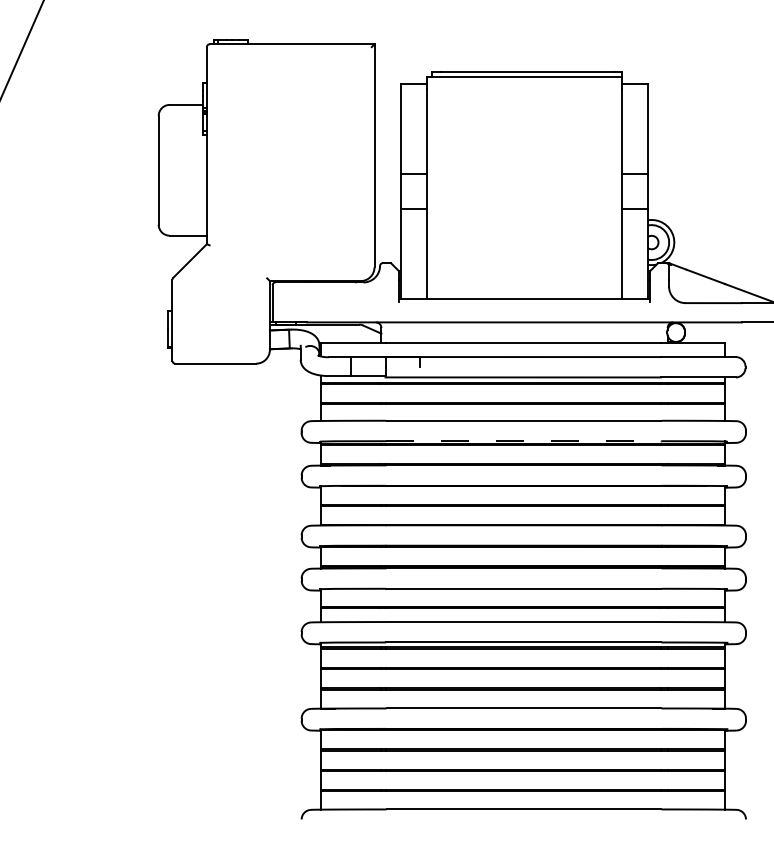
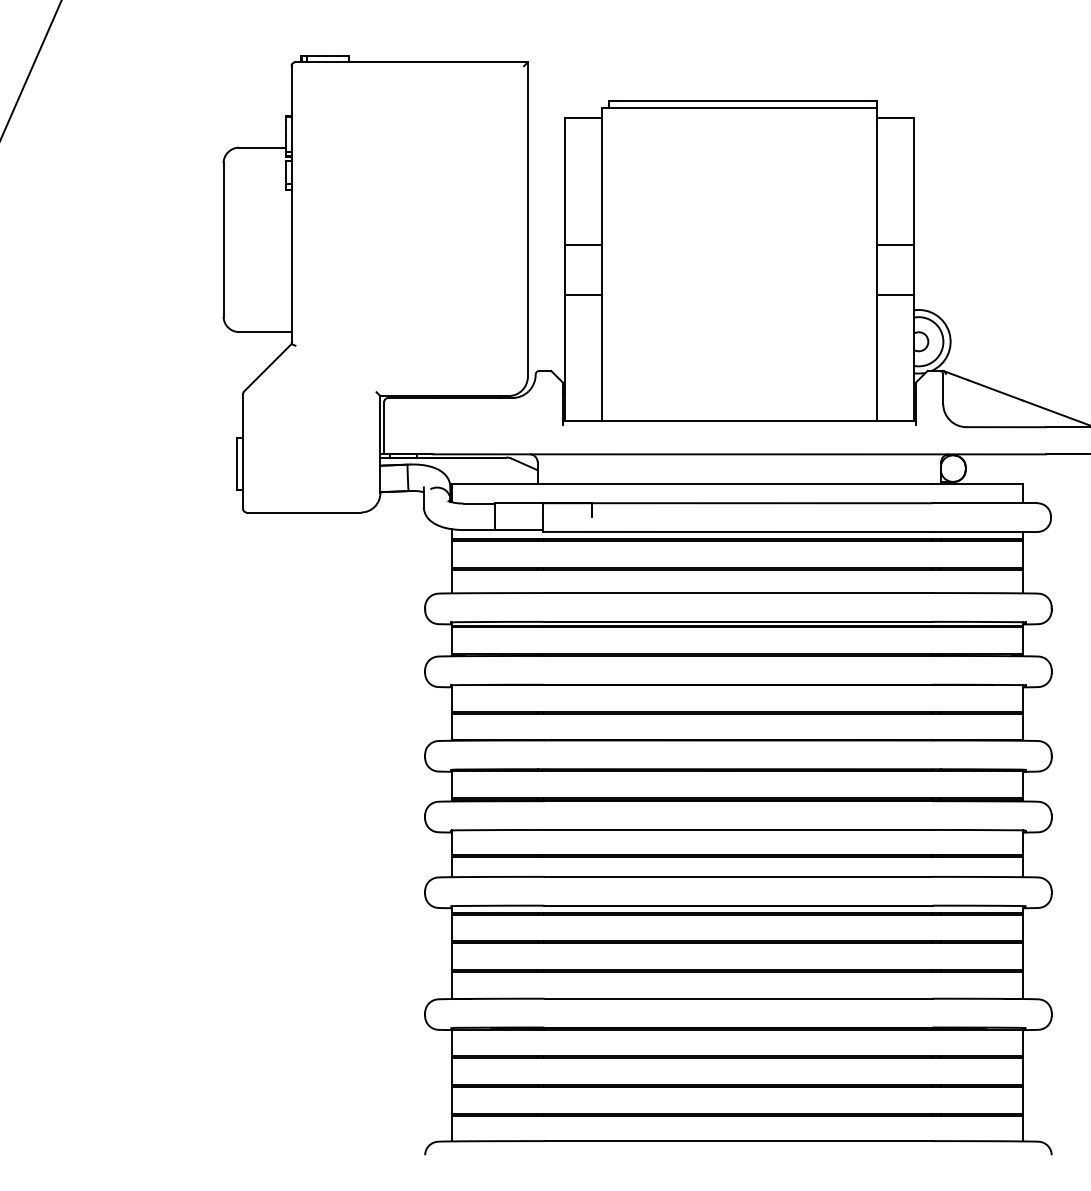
line: (523, 440) -> (738, 621), dashed -> solid

